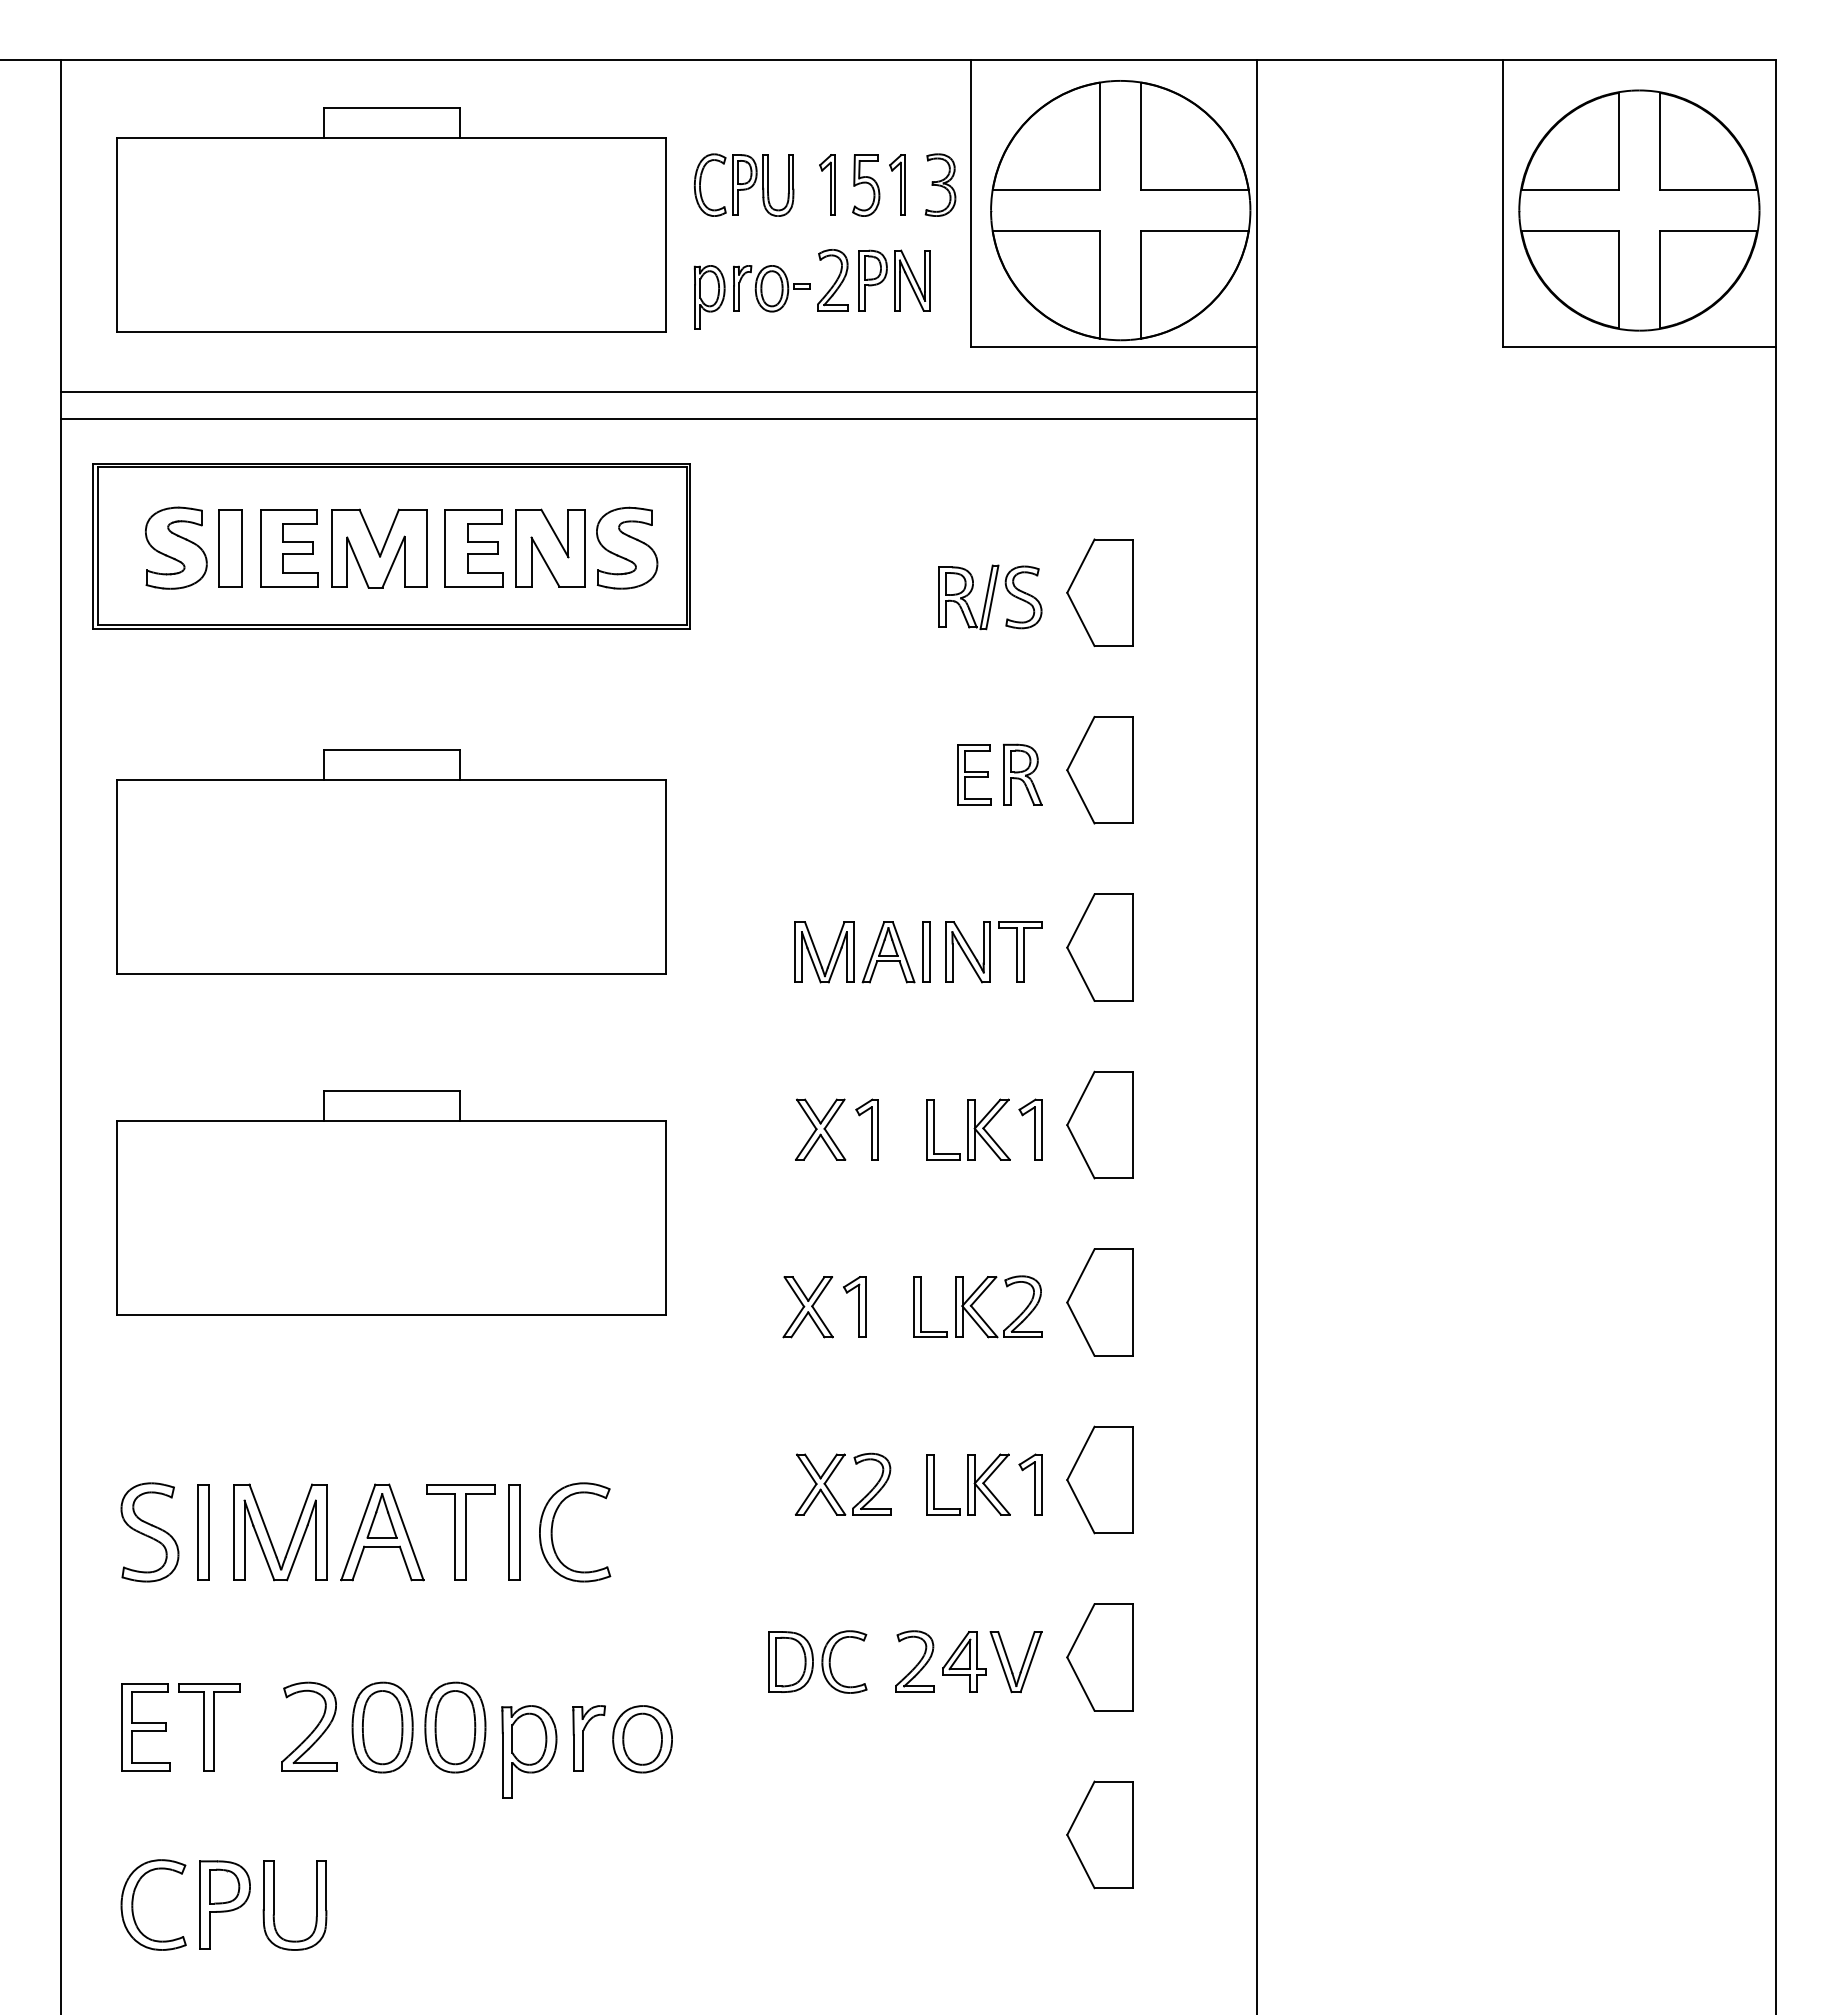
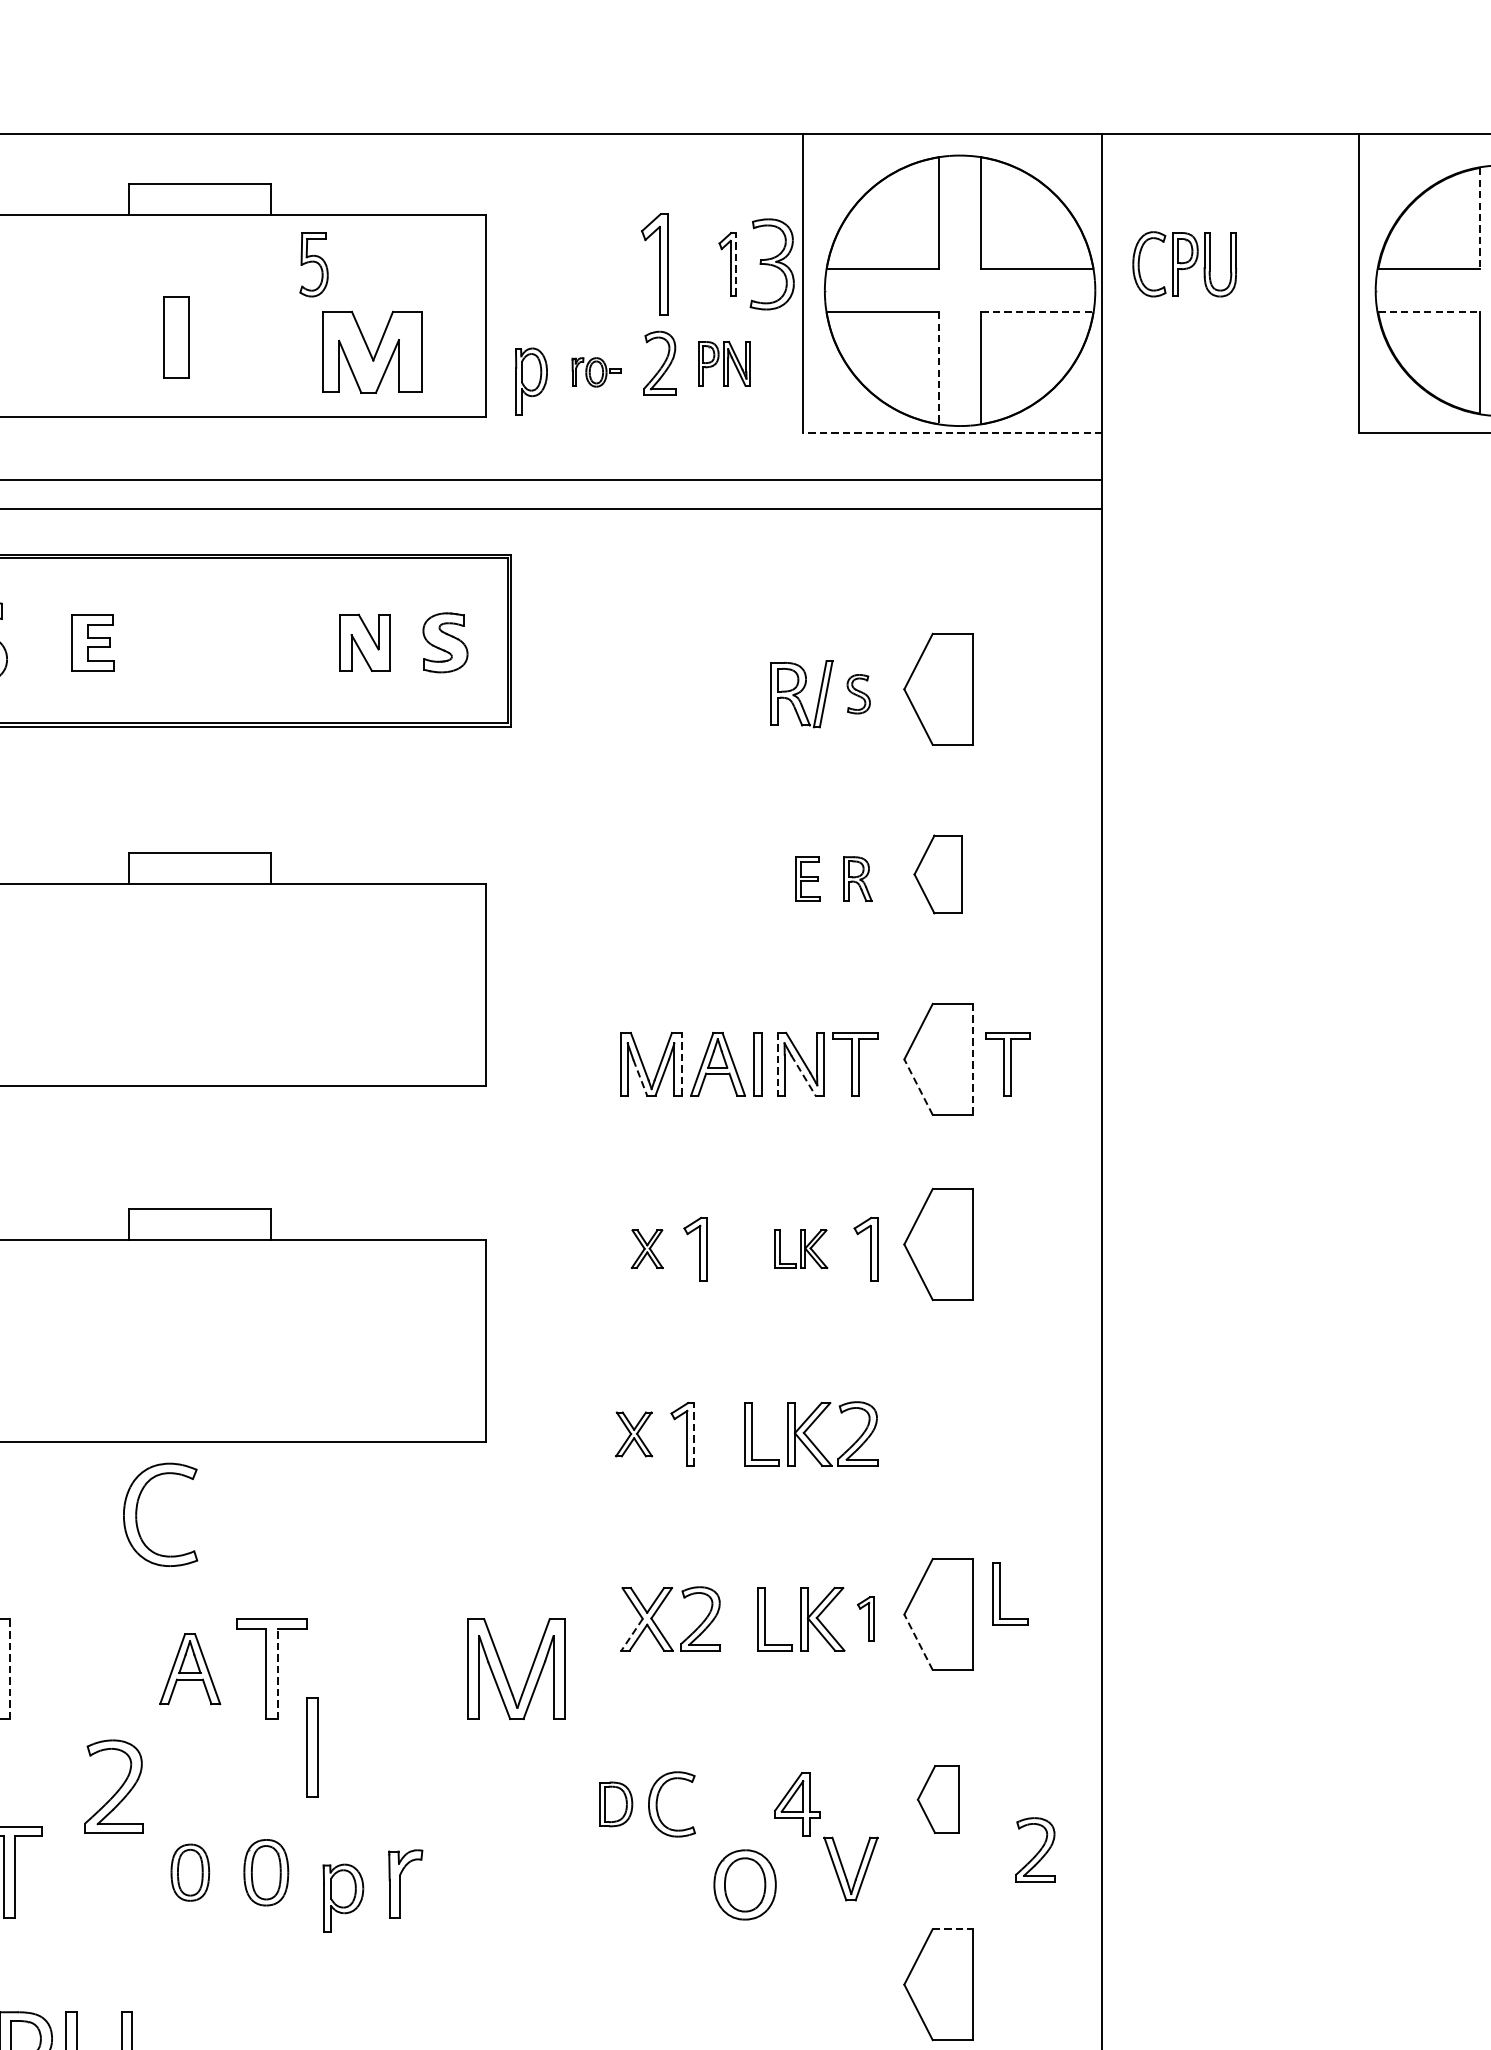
line: (1618, 141) -> (1479, 218), solid -> dashed
part: (744, 184) -> (1185, 263), moved
part: (827, 184) -> (654, 263), size x1.6
line: (905, 184) -> (735, 263), solid -> dashed
part: (940, 184) -> (772, 263), size x1.4
part: (866, 185) -> (314, 264), moved
line: (1194, 231) -> (1037, 312), solid -> dashed
line: (1570, 231) -> (1429, 312), solid -> dashed
part: (894, 280) -> (724, 363), size x0.7
line: (1100, 284) -> (938, 367), solid -> dashed
part: (771, 288) -> (595, 372), size x0.6
line: (1113, 347) -> (952, 433), solid -> dashed
part: (550, 547) -> (365, 642), size x0.7
part: (627, 547) -> (445, 642), size x0.7
part: (230, 548) -> (176, 337), moved
part: (289, 548) -> (93, 643), size x0.7
part: (379, 548) -> (372, 352), moved
part: (473, 548) -> (285, 643), removed
part: (1023, 597) -> (858, 694), size x0.6
part: (1099, 770) -> (937, 874), size x0.7
part: (974, 774) -> (807, 878), size x0.7
part: (1022, 774) -> (857, 878), size x0.7
line: (1132, 948) -> (972, 1060), solid -> dashed
line: (853, 951) -> (681, 1063), solid -> dashed
part: (1166, 951) -> (1007, 1063), added
line: (945, 952) -> (777, 1064), solid -> dashed
line: (970, 963) -> (803, 1075), solid -> dashed
line: (814, 965) -> (640, 1078), solid -> dashed
line: (1080, 974) -> (918, 1087), solid -> dashed
part: (820, 1129) -> (646, 1249), size x0.6
part: (968, 1129) -> (801, 1249), size x0.6
part: (1099, 1302) -> (937, 1429), removed
line: (865, 1306) -> (693, 1433), solid -> dashed
part: (807, 1307) -> (633, 1434), size x0.7
part: (1159, 1459) -> (1000, 1593), added
part: (1030, 1484) -> (865, 1619), size x0.7
line: (805, 1499) -> (631, 1634), solid -> dashed
line: (1080, 1506) -> (918, 1642), solid -> dashed
line: (209, 1532) -> (9, 1669), solid -> dashed
part: (382, 1532) -> (190, 1669), size x0.7
part: (514, 1532) -> (312, 1747), moved
part: (552, 1532) -> (137, 1514), moved
part: (269, 1534) -> (505, 1671), moved
line: (466, 1536) -> (277, 1673), solid -> dashed
part: (1099, 1657) -> (937, 1799), size x0.6
part: (790, 1661) -> (615, 1803), size x0.7
part: (914, 1661) -> (1034, 1849), moved
part: (1015, 1662) -> (850, 1869), moved
part: (309, 1726) -> (114, 1786), moved
part: (382, 1727) -> (190, 1872), size x0.6
part: (455, 1727) -> (266, 1872), size x0.7
part: (642, 1739) -> (745, 1885), moved
part: (529, 1751) -> (343, 1897), size x0.7
line: (1114, 1781) -> (953, 1928), solid -> dashed

